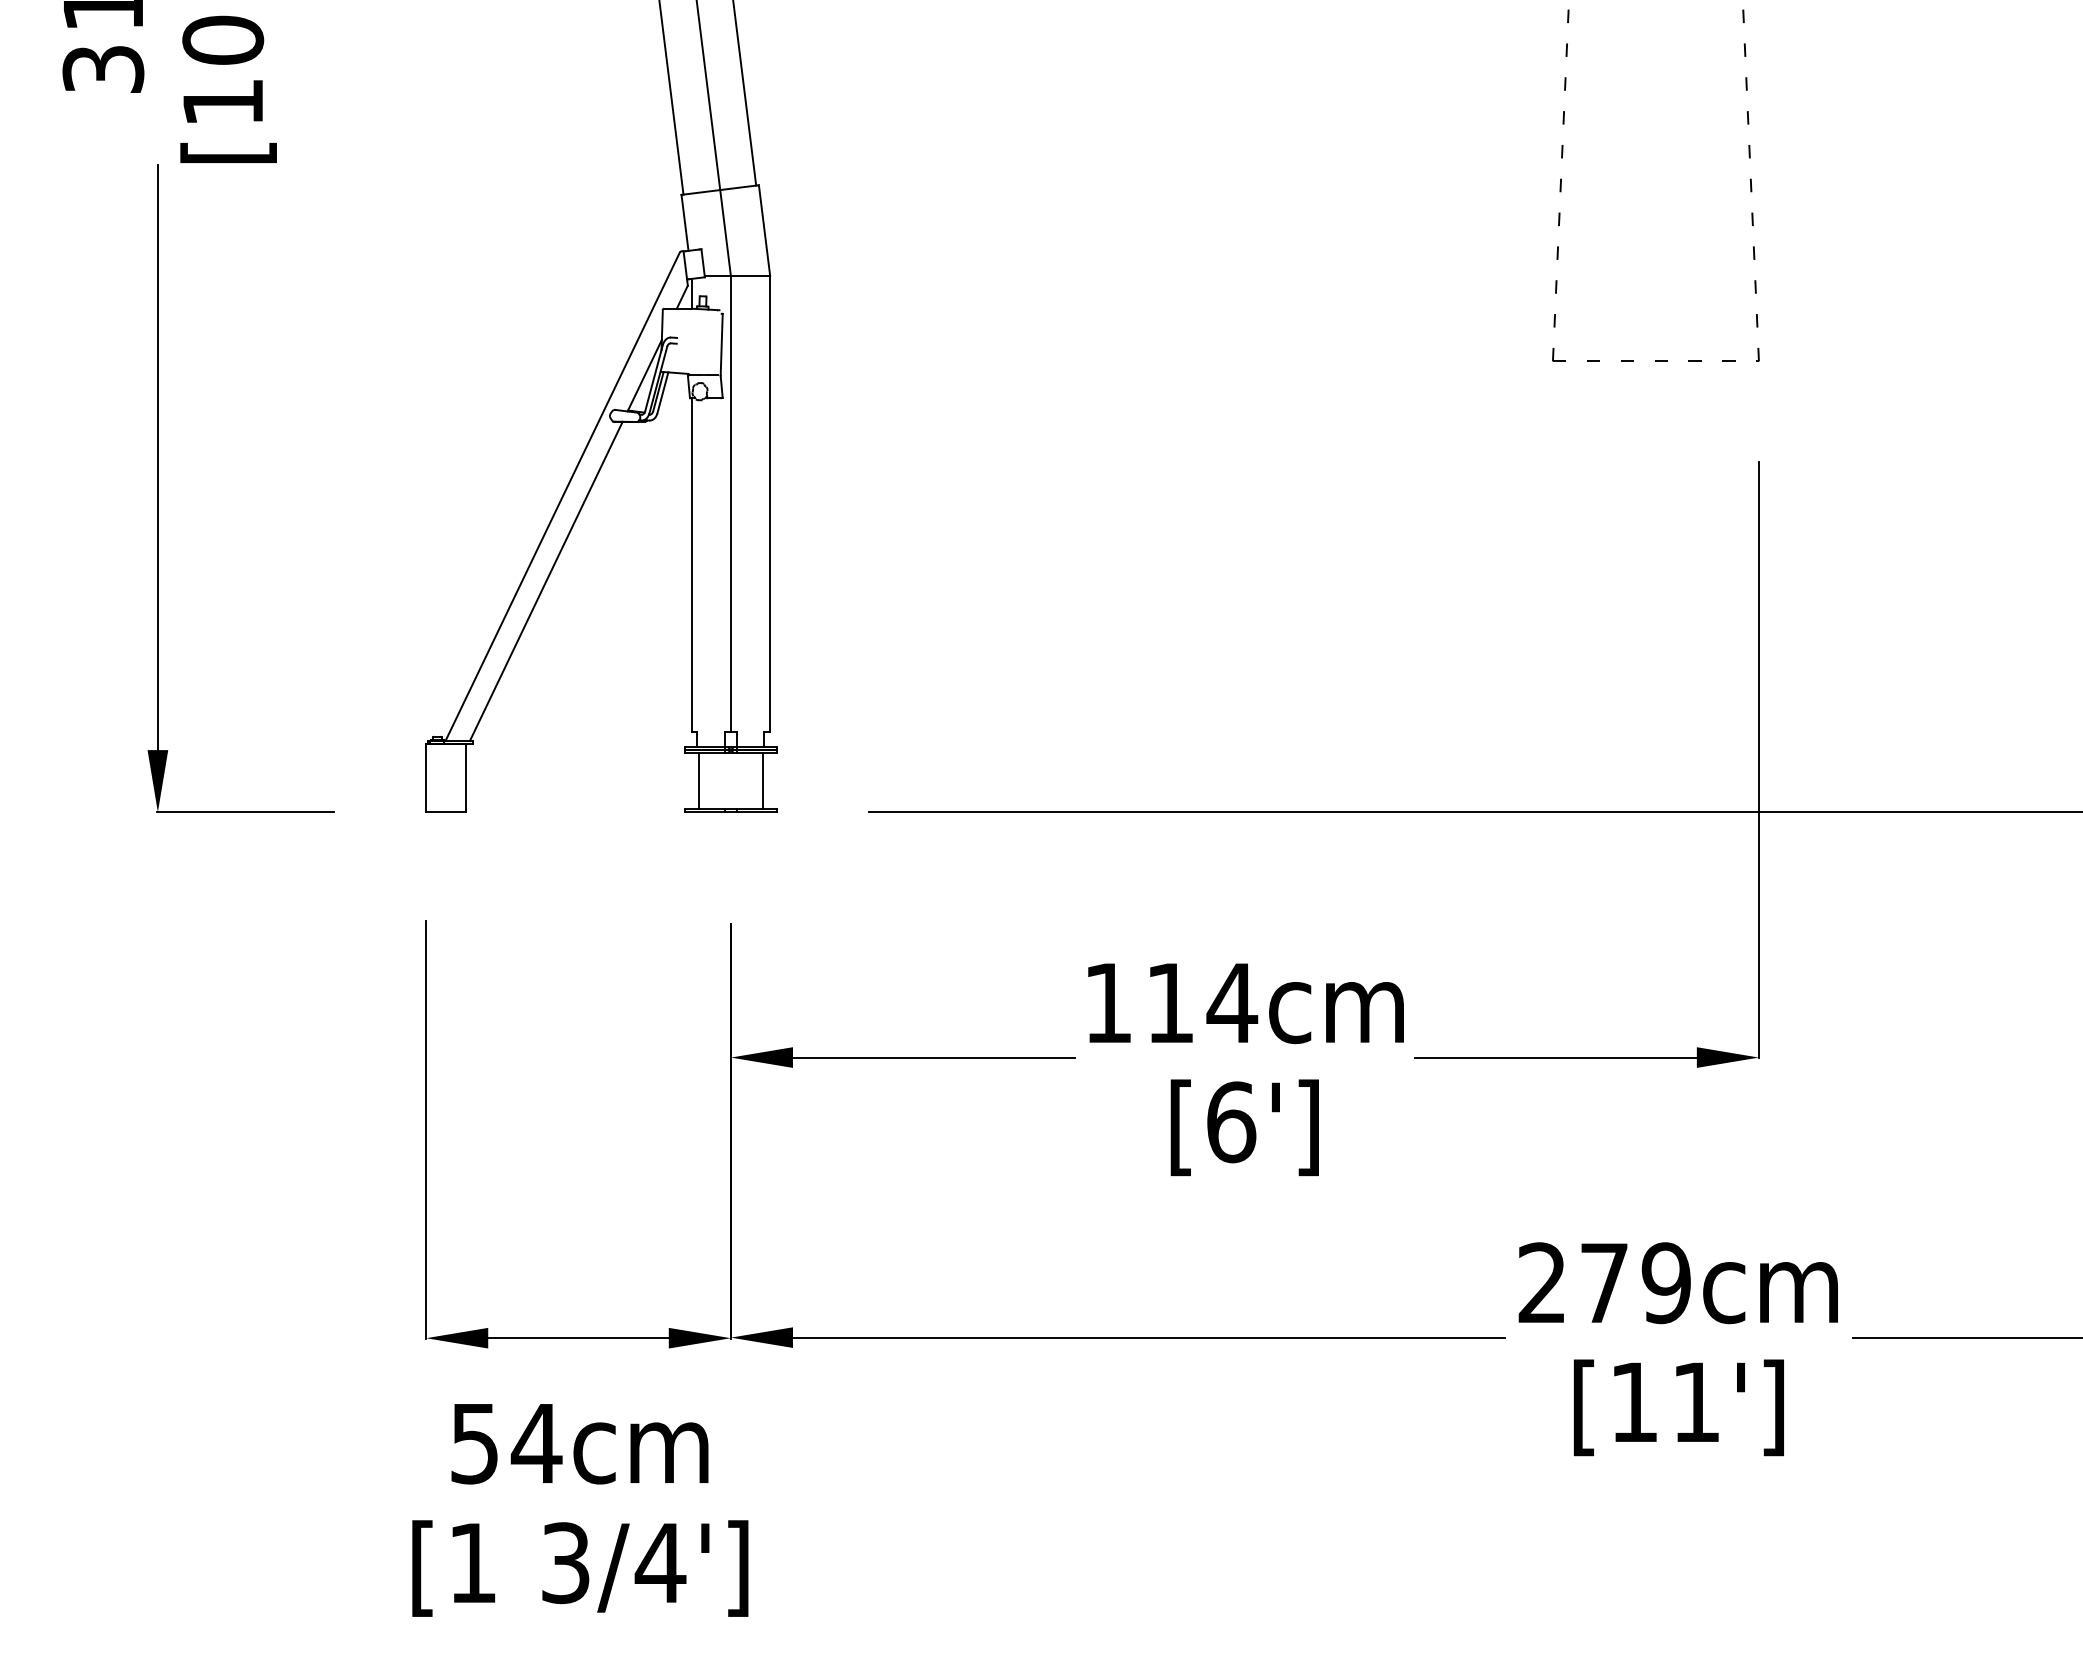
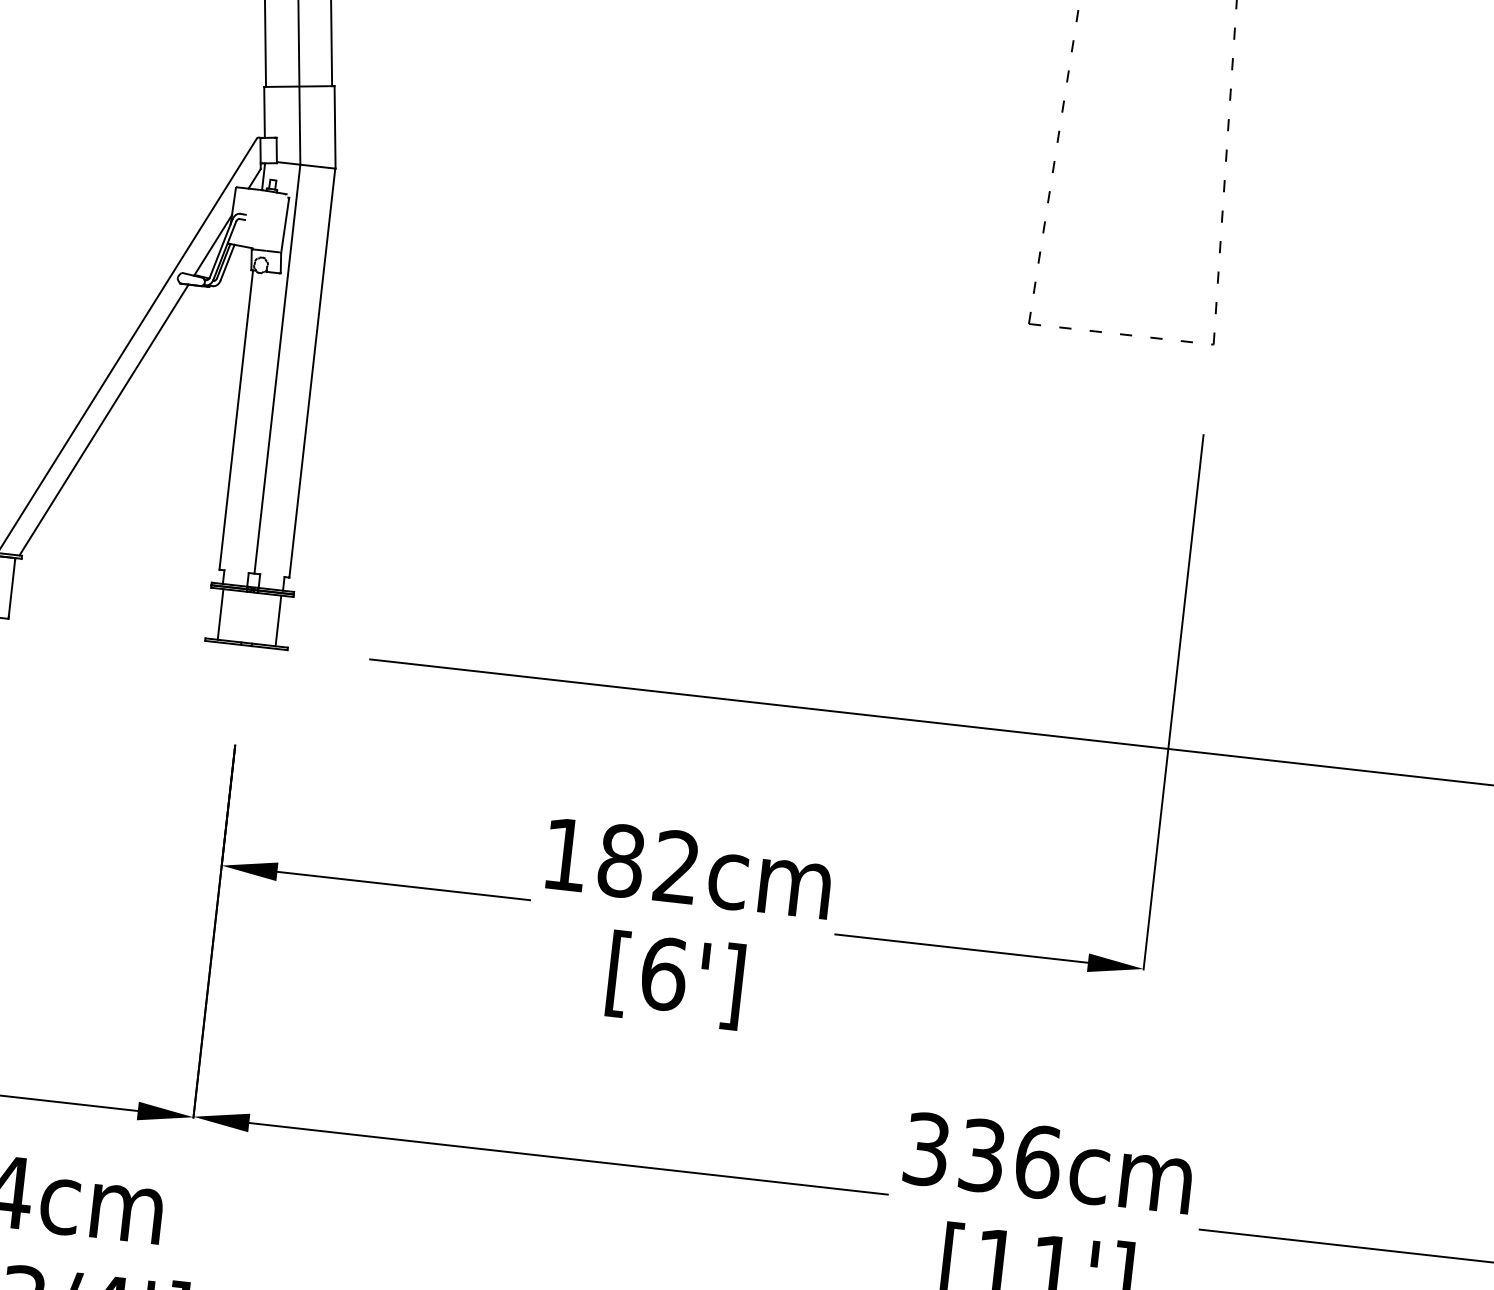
text: (1202, 1003) -> (650, 864), 114cm -> 182cm
text: (1604, 1283) -> (982, 1156), 279cm -> 336cm

